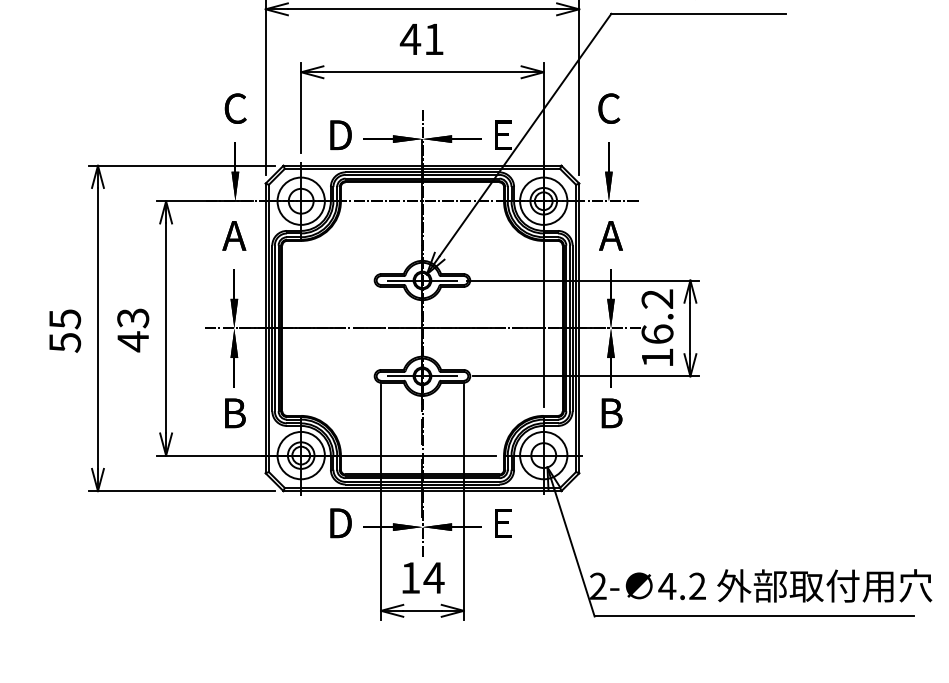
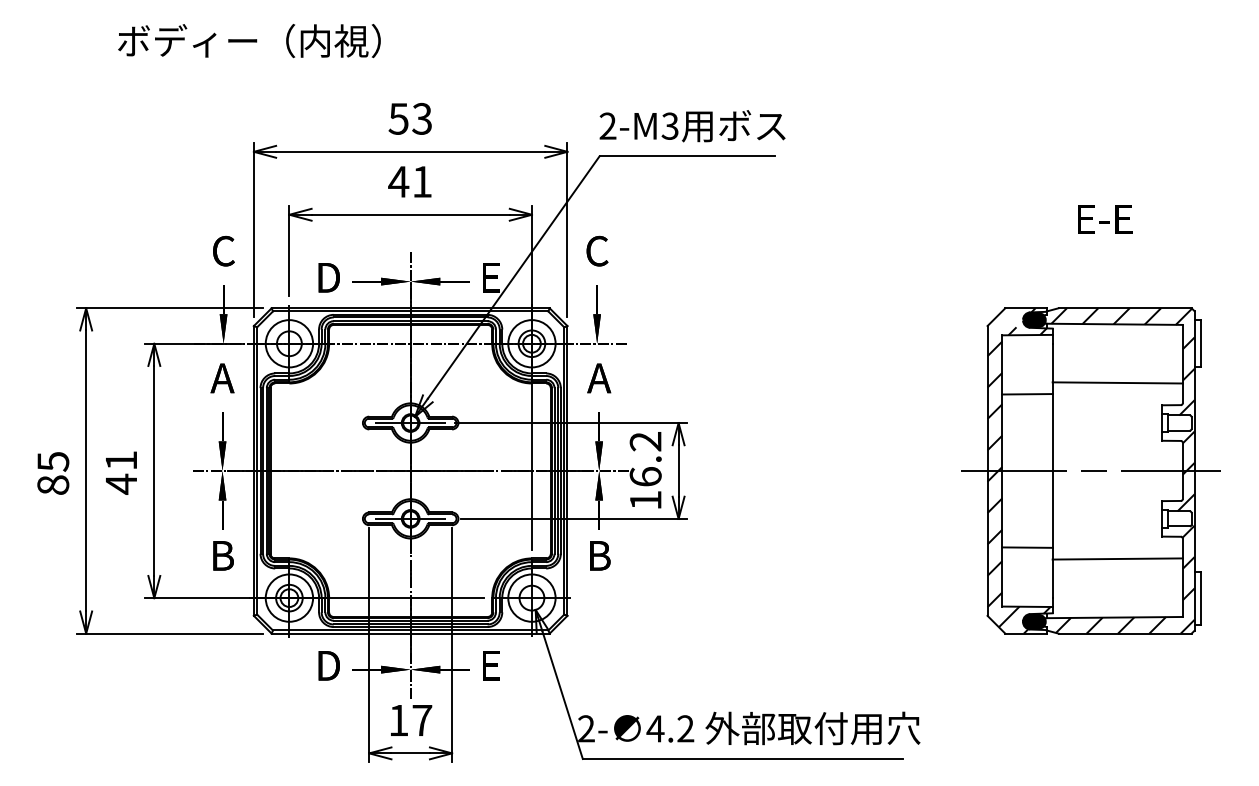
text: (133, 317) -> (121, 460), 43 -> 41
text: (65, 342) -> (53, 485), 55 -> 85
text: (433, 577) -> (421, 720), 14 -> 17

